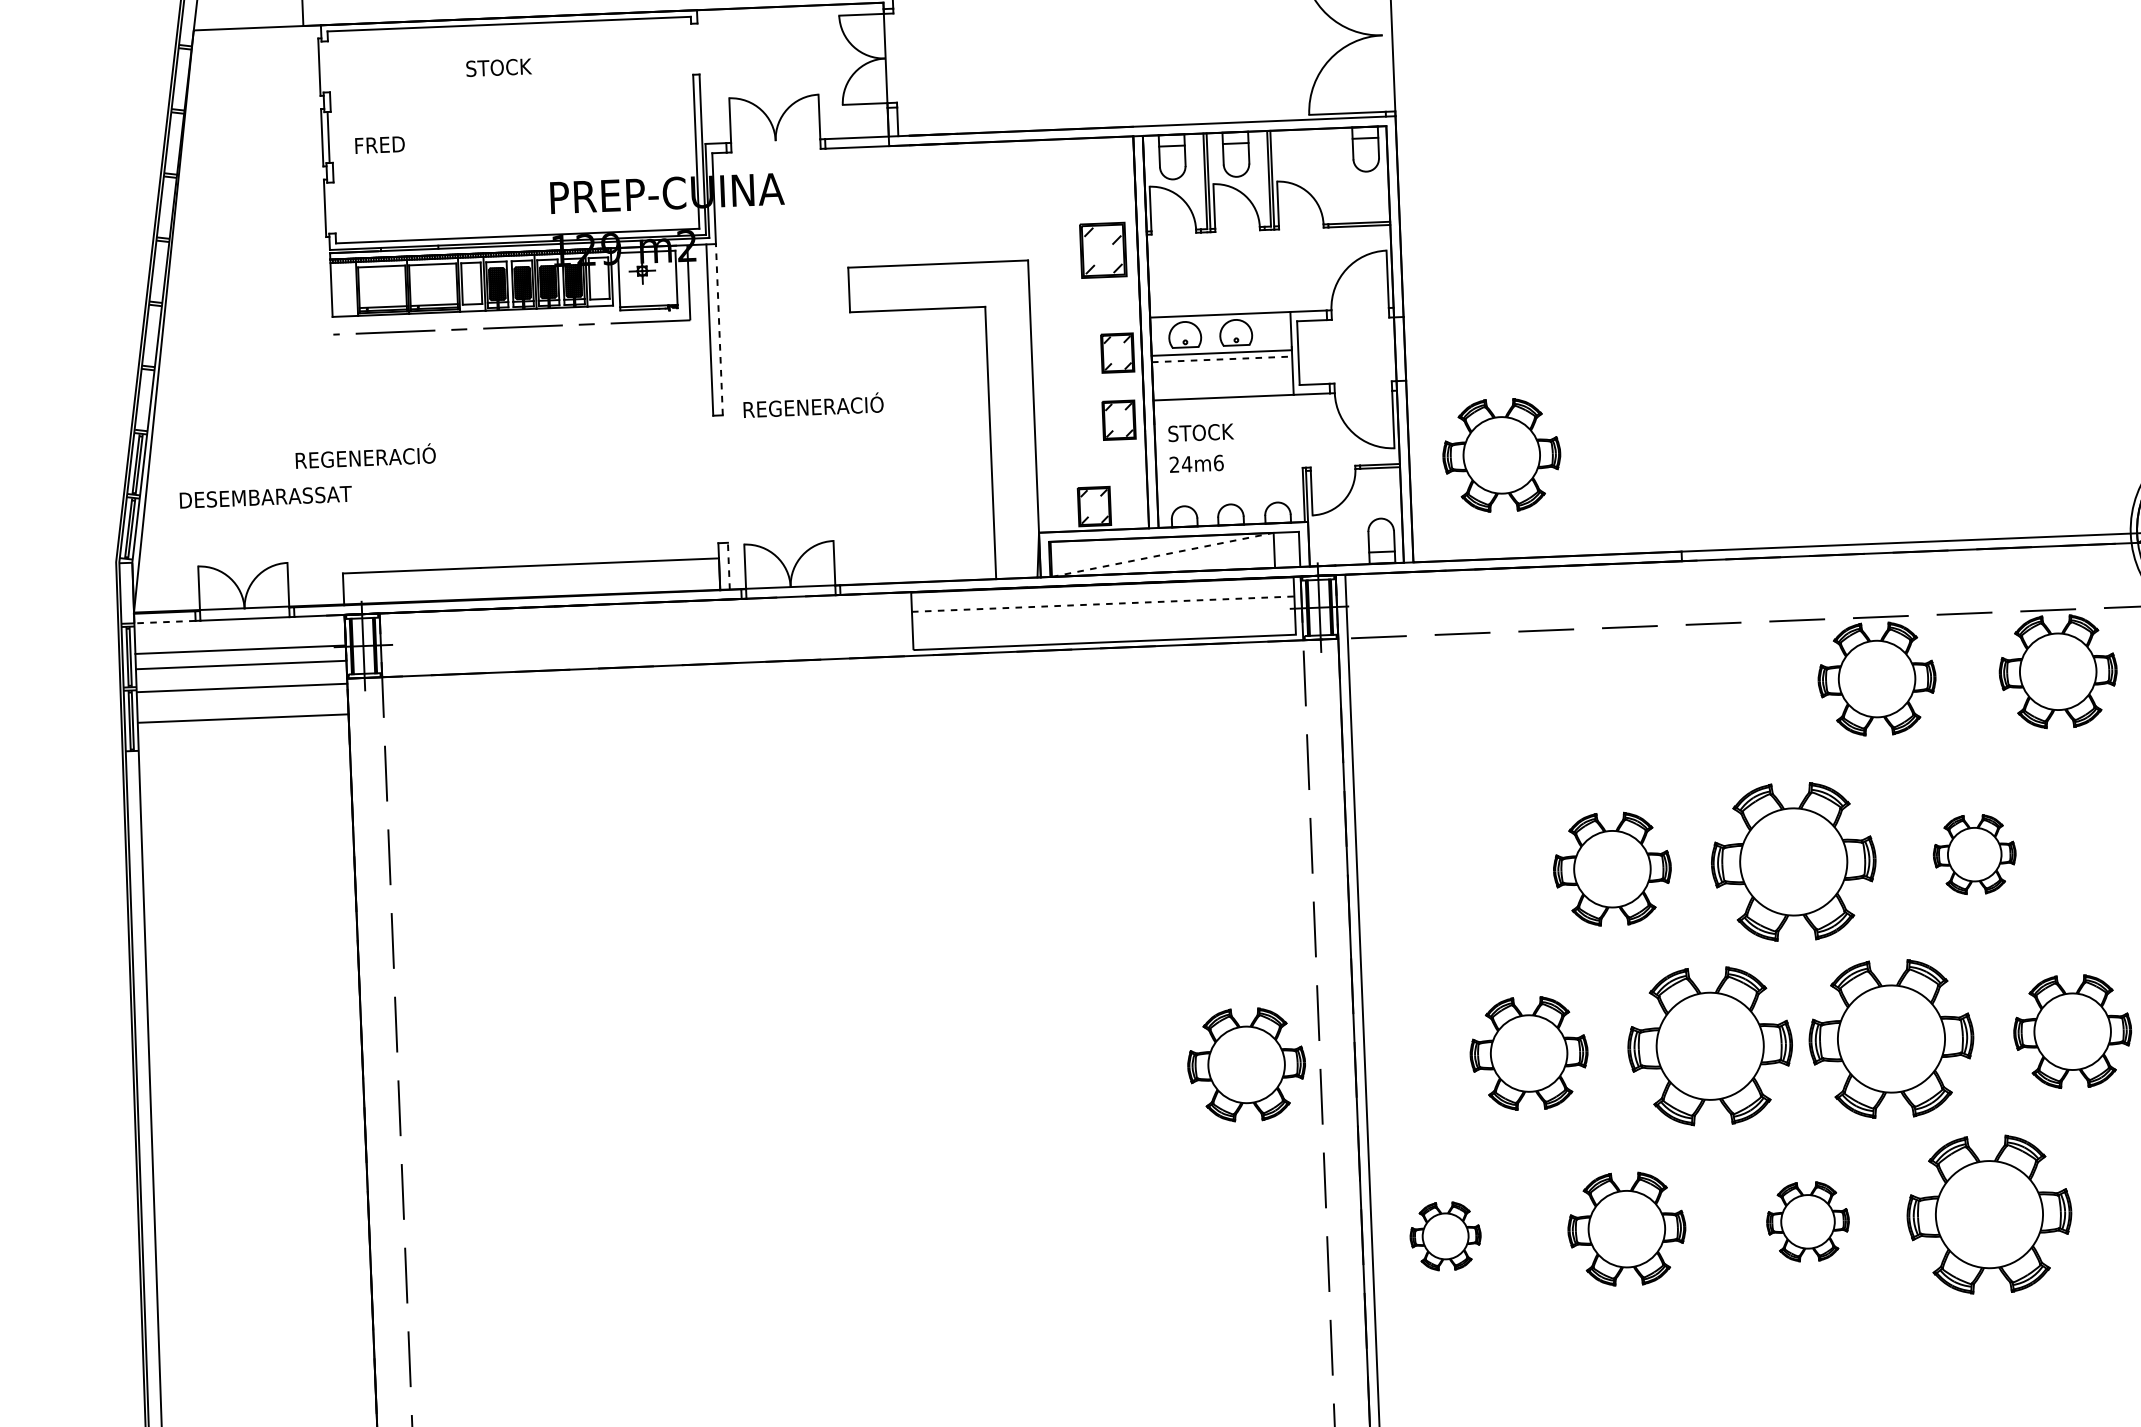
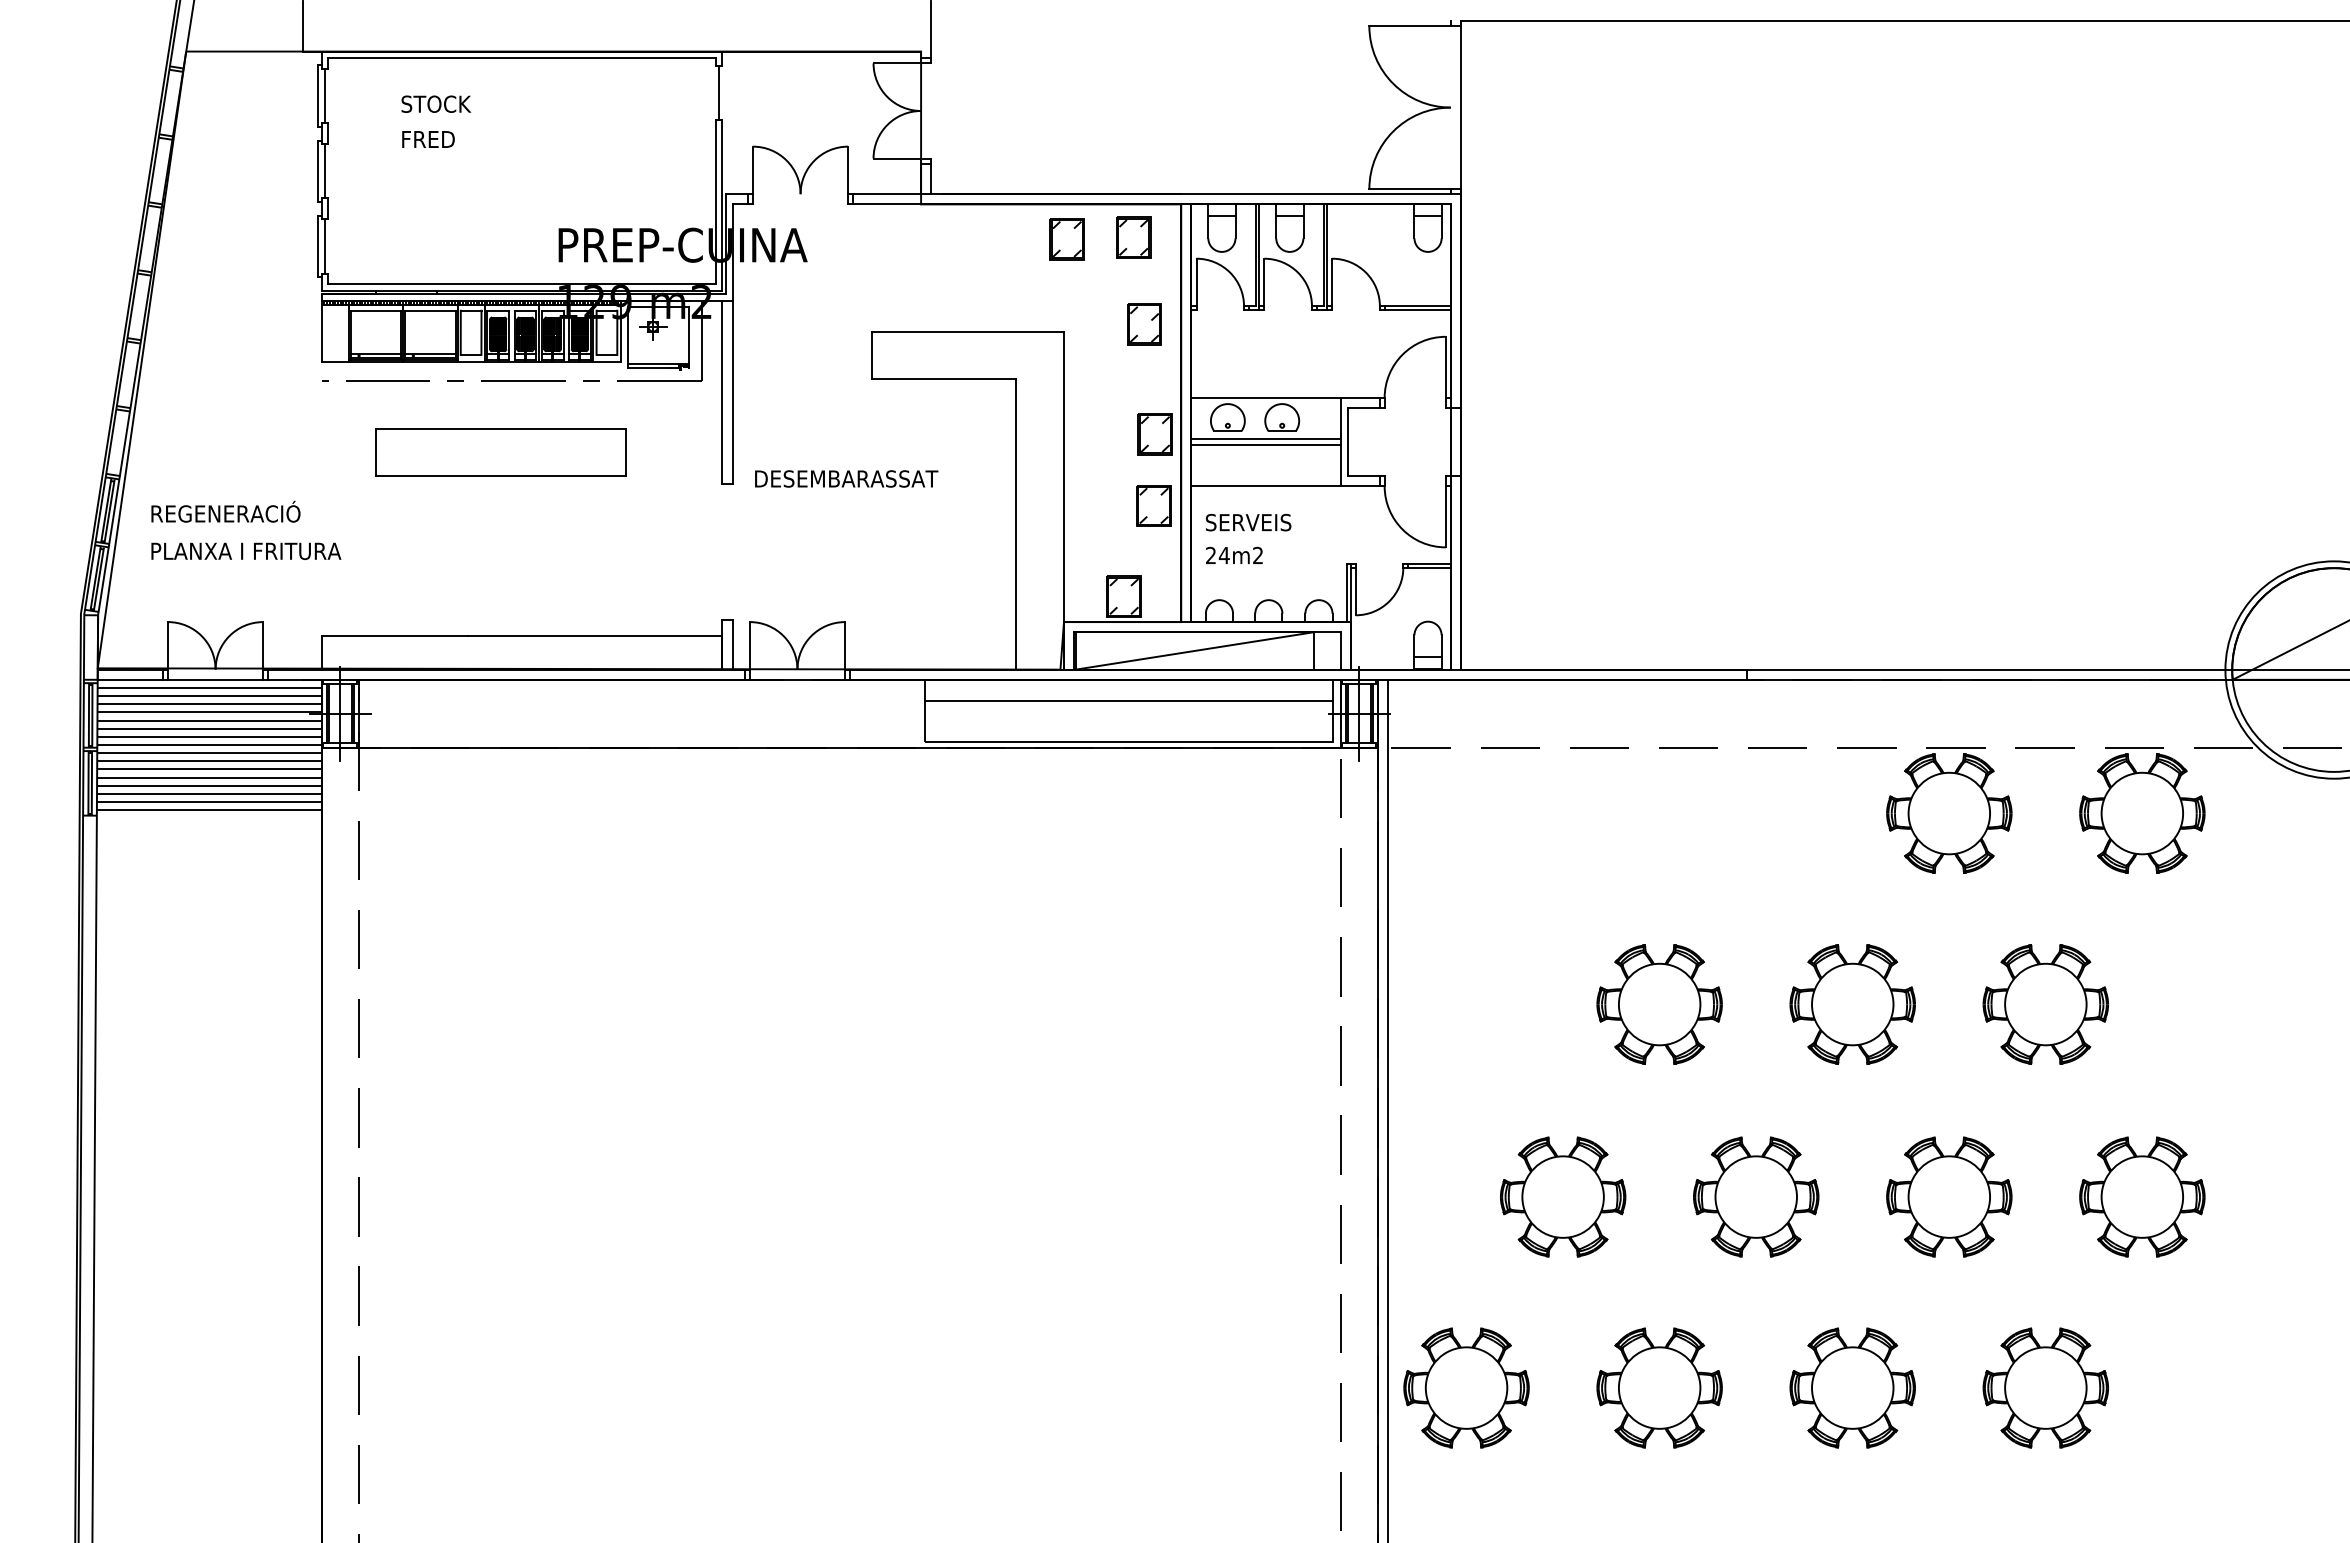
line: (695, 48) -> (719, 92), added
line: (326, 66) -> (325, 95), added
text: (499, 66) -> (436, 103), moved
text: (380, 145) -> (428, 139), moved
part: (1089, 169) -> (1133, 237), added
part: (1026, 173) -> (1066, 239), added
line: (331, 208) -> (325, 246), added
part: (1103, 250) -> (1144, 324), size x0.71
line: (719, 328) -> (732, 391), dashed -> solid
line: (1222, 359) -> (1266, 445), dashed -> solid
part: (503, 394) -> (500, 452), added
text: (830, 404) -> (847, 476), REGENERACIÓ -> DESEMBARASSAT
text: (1214, 432) -> (1254, 522), STOCK -> SERVEIS
text: (365, 455) -> (225, 511), moved
part: (1501, 455) -> (1559, 559), removed
text: (1219, 462) -> (1258, 555), 24m6 -> 24m2
text: (270, 497) -> (247, 551), DESEMBARASSAT -> PLANXA I FRITURA
line: (1163, 554) -> (1195, 650), dashed -> solid
line: (728, 566) -> (732, 644), dashed -> solid
line: (1103, 603) -> (1129, 700), dashed -> solid
line: (165, 621) -> (130, 679), dashed -> solid
line: (239, 626) -> (209, 687), added
line: (239, 634) -> (209, 696), added
line: (240, 642) -> (209, 704), added
line: (240, 657) -> (209, 720), added
line: (241, 672) -> (209, 736), added
line: (241, 680) -> (209, 745), added
line: (242, 695) -> (209, 761), added
line: (242, 703) -> (209, 769), added
line: (242, 710) -> (209, 777), added
line: (243, 725) -> (209, 793), added
line: (243, 734) -> (209, 802), added
line: (244, 741) -> (209, 810), added
part: (1974, 854) -> (2045, 1004), size x1.43
part: (1793, 861) -> (1852, 1004), size x0.71
part: (1891, 1038) -> (1949, 1196), size x0.71
part: (1710, 1045) -> (1756, 1196), size x0.71
part: (1246, 1064) -> (1262, 1196), removed
part: (1988, 1214) -> (2045, 1387), size x0.71
part: (1807, 1221) -> (1852, 1387), size x1.43
part: (1445, 1235) -> (1466, 1387), size x1.67

